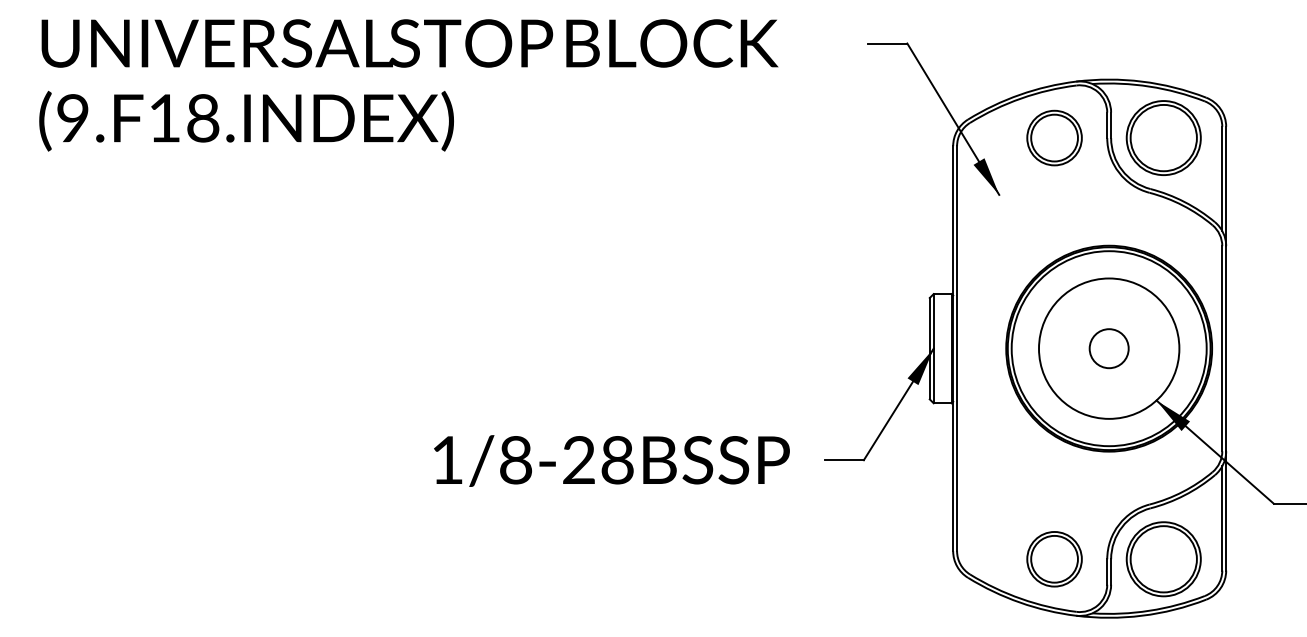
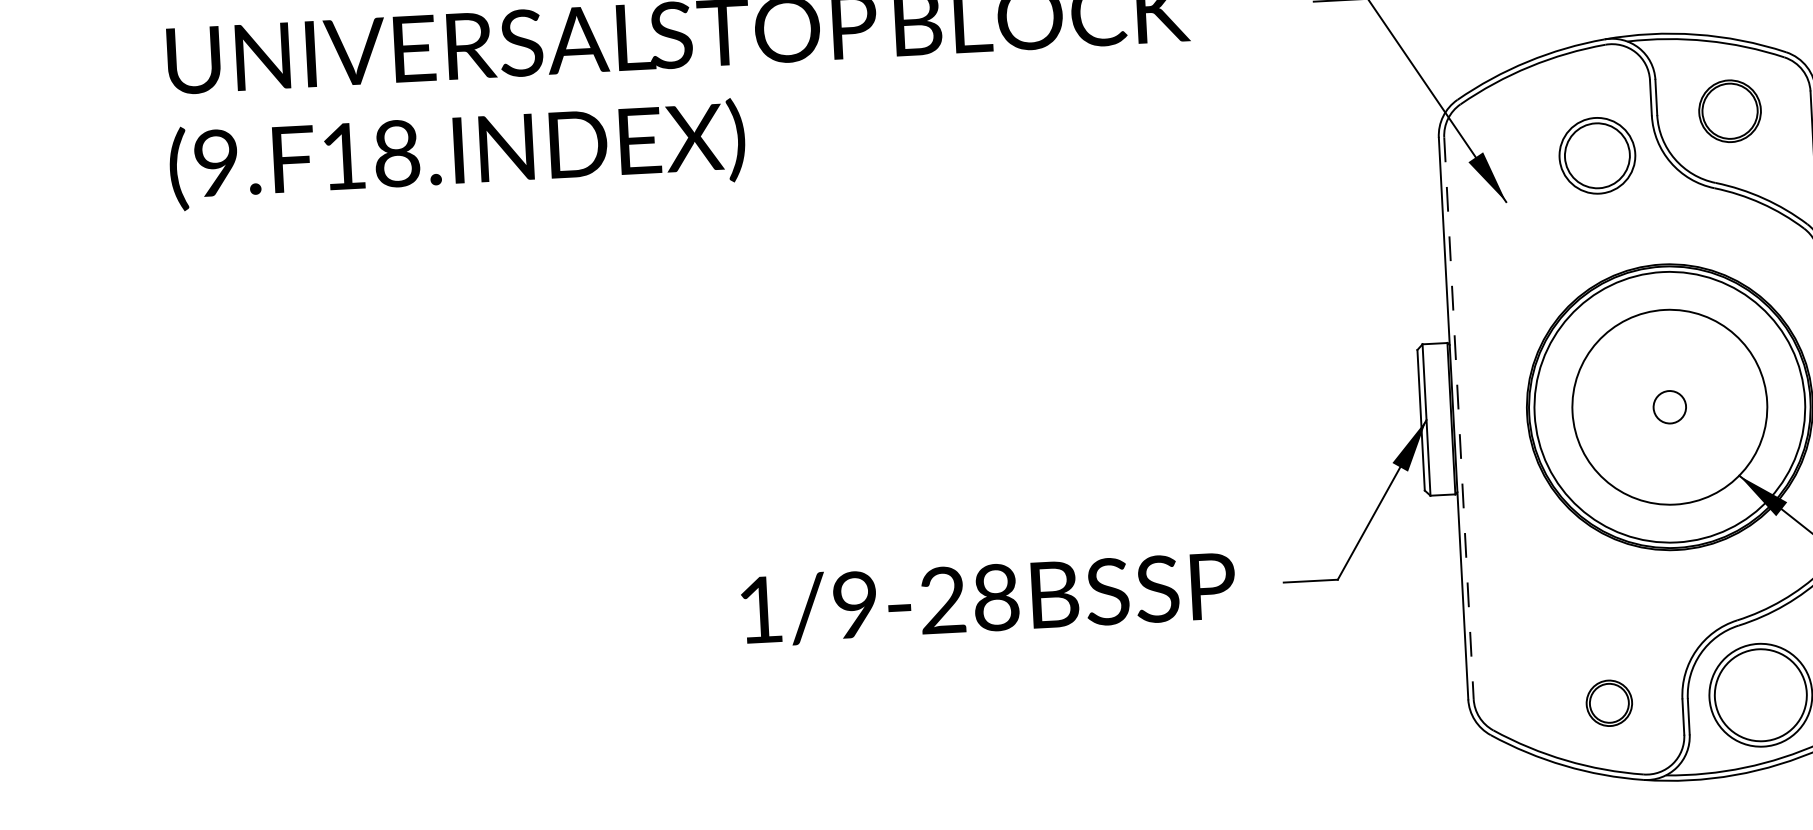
part: (1054, 137) -> (1597, 155), moved
part: (1163, 137) -> (1729, 110), size x0.6
line: (957, 348) -> (1459, 418), solid -> dashed
circle: (1108, 348) -> (1668, 407), size x0.6
text: (516, 461) -> (856, 606), 1/8-28 -> 1/9-28
part: (1054, 559) -> (1609, 703), size x0.6

